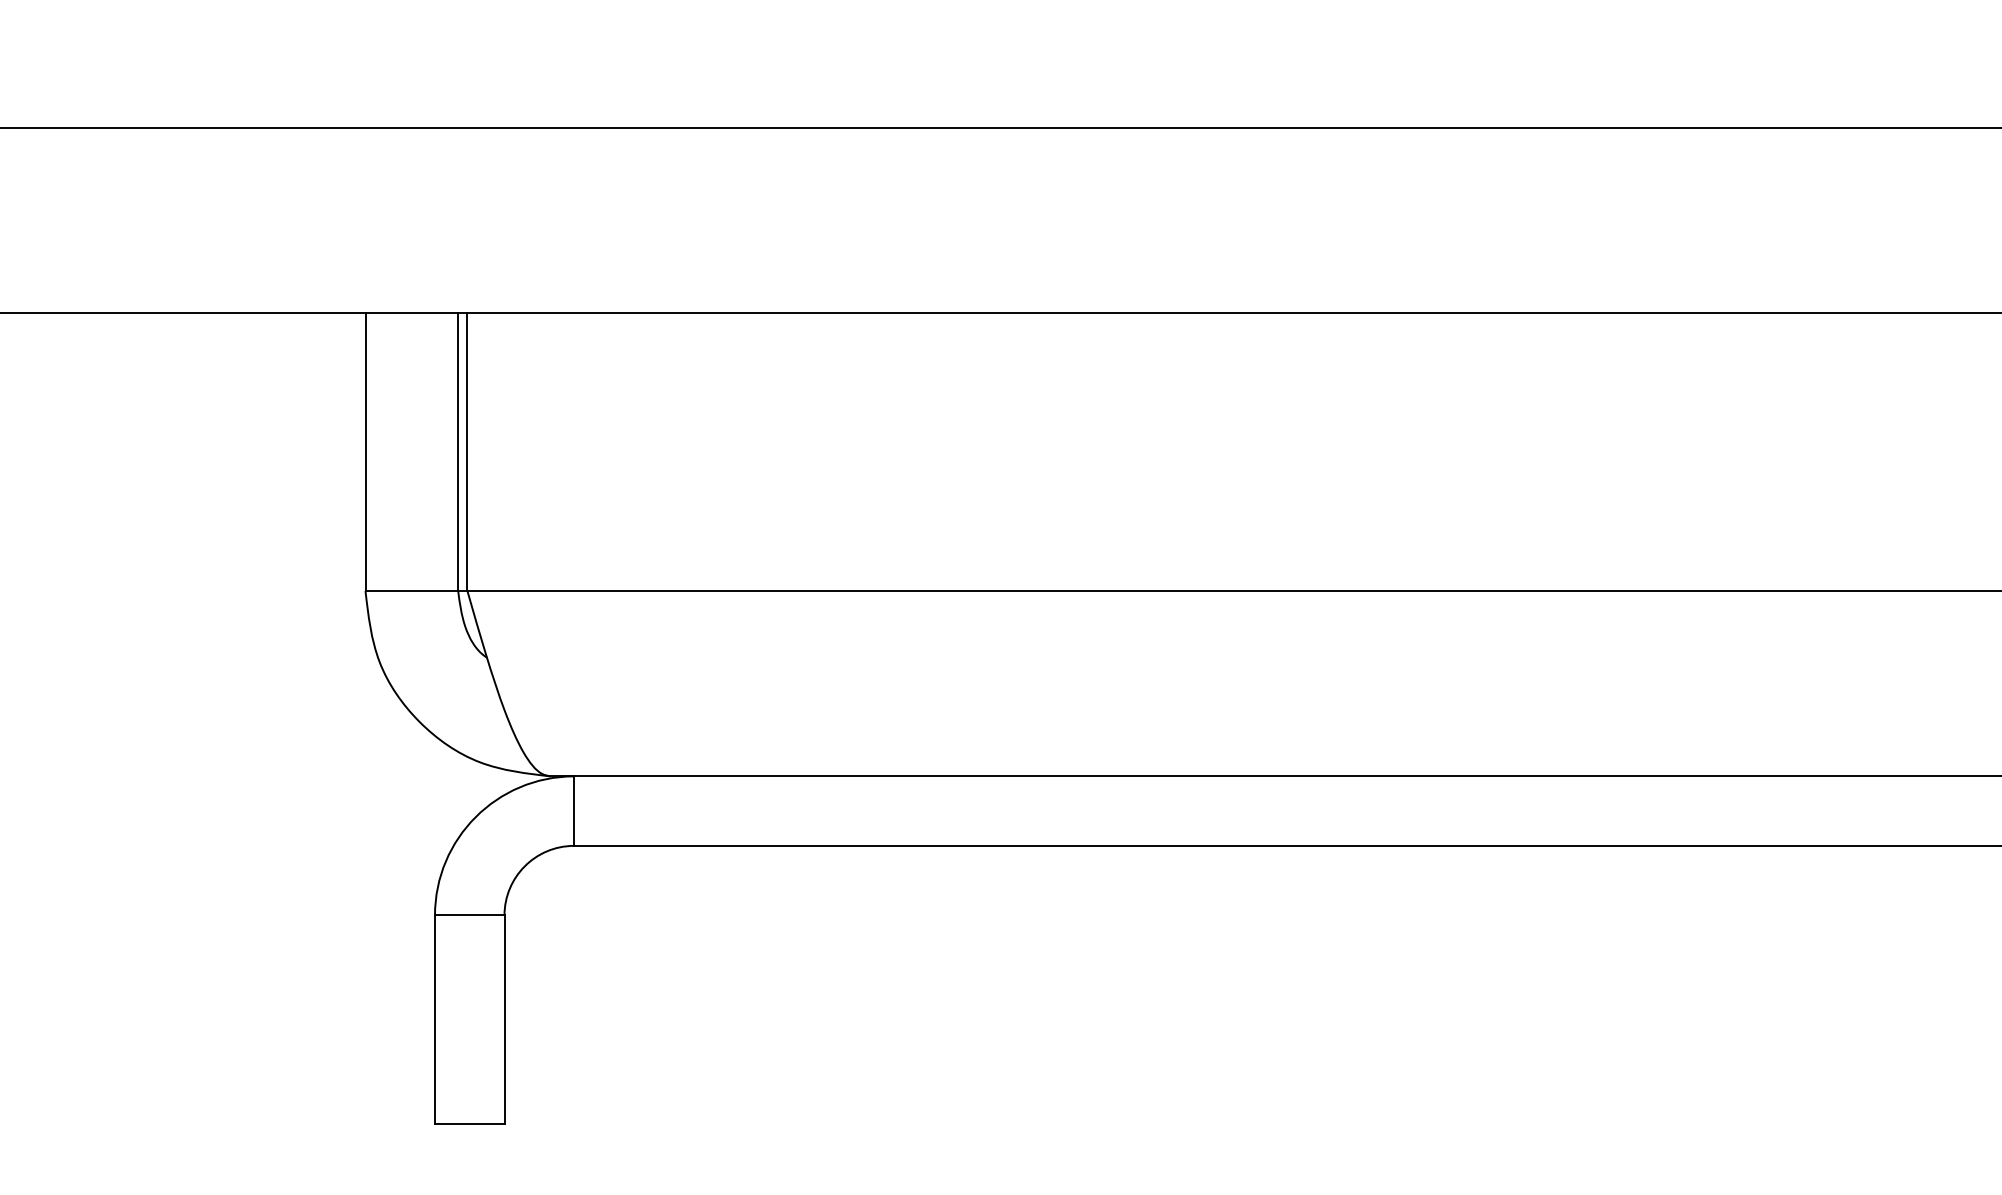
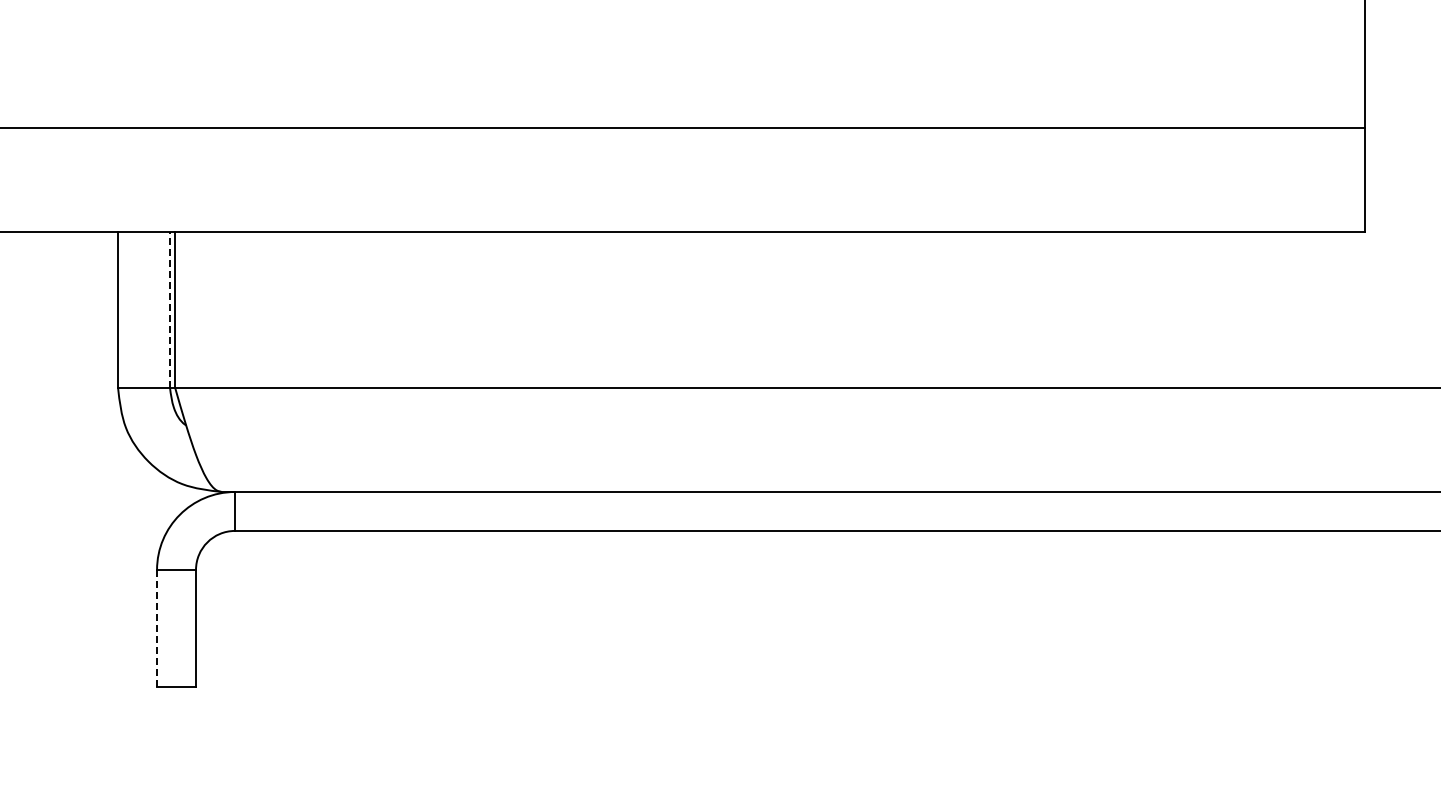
line: (458, 452) -> (170, 310), solid -> dashed
line: (435, 1018) -> (157, 627), solid -> dashed

